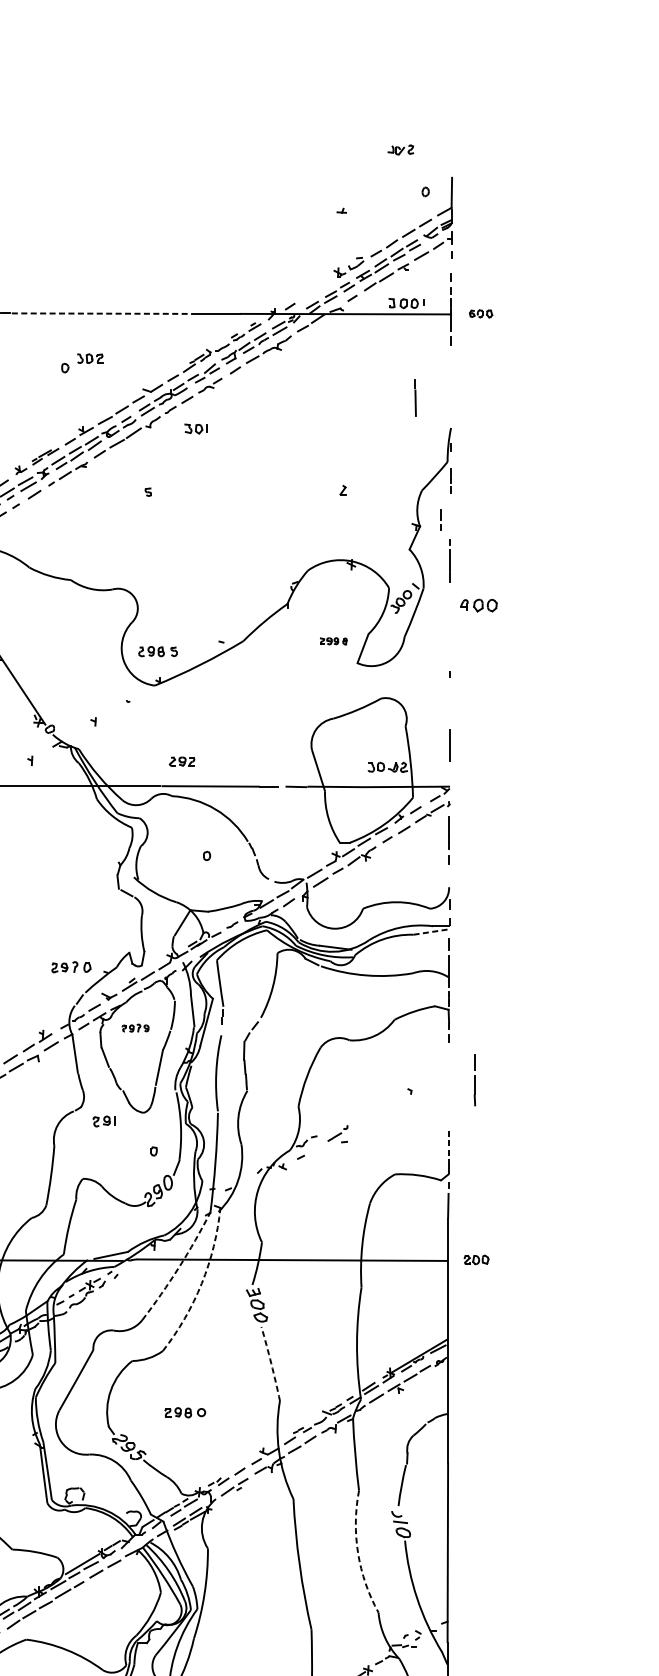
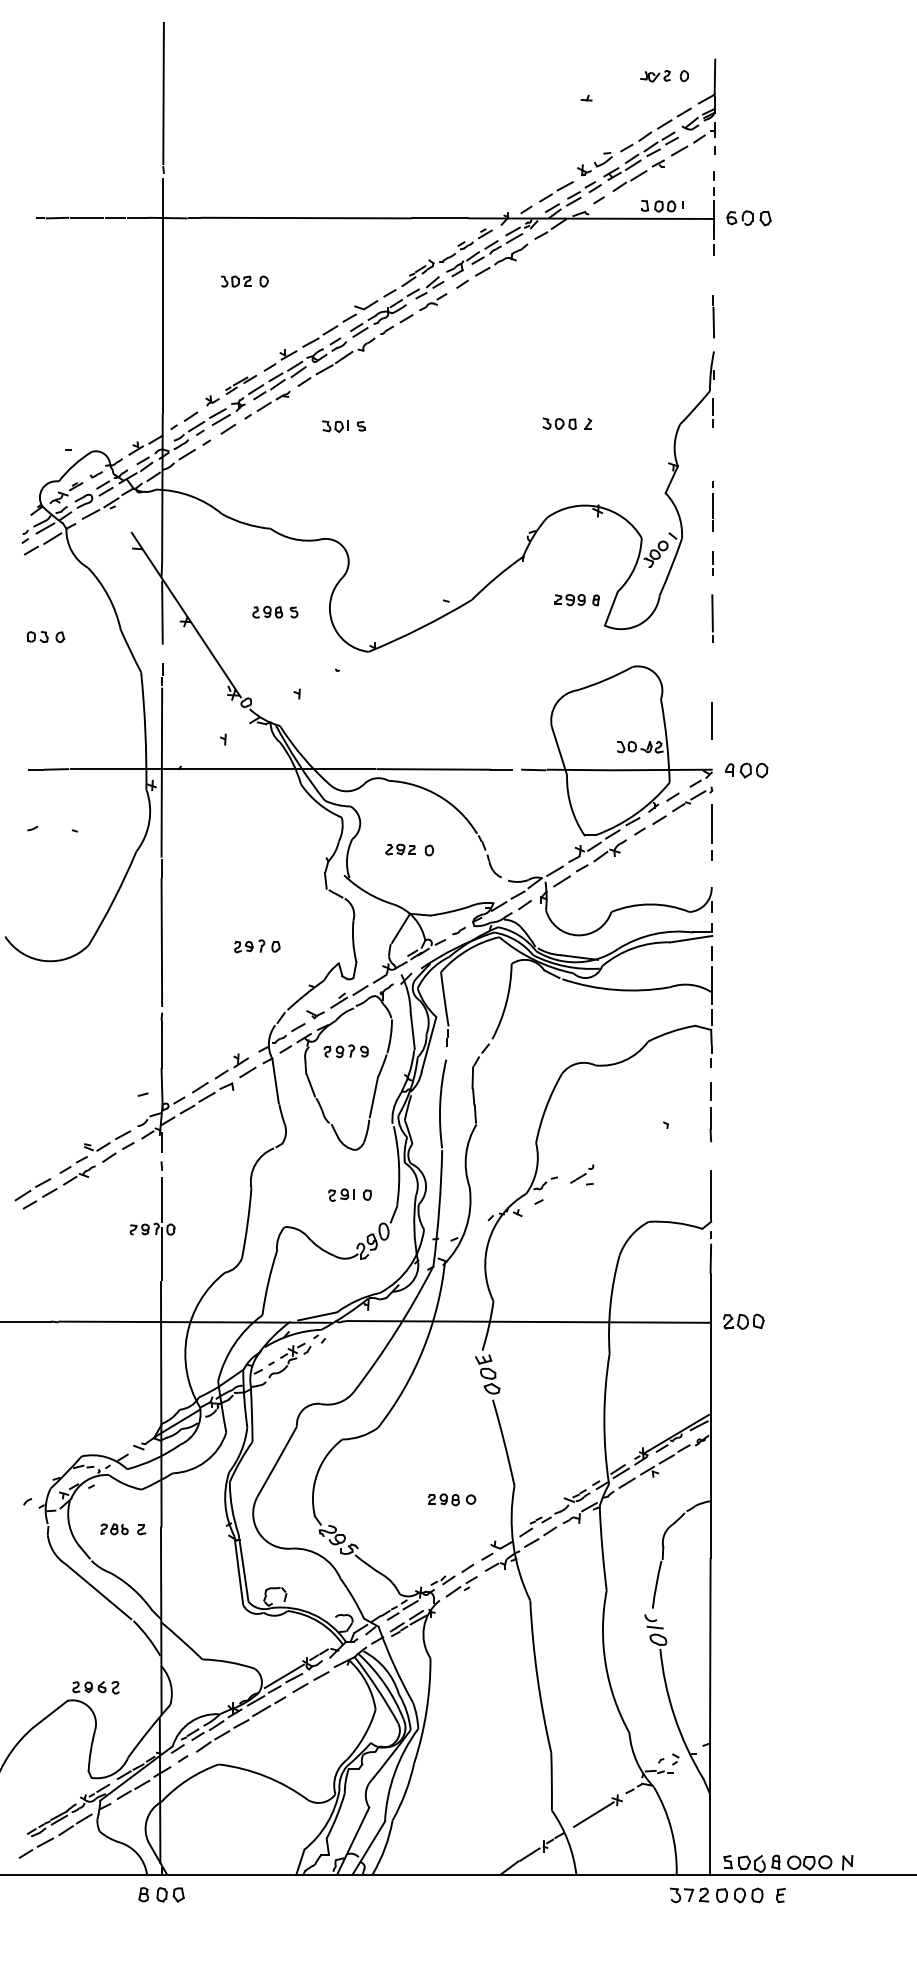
part: (400, 150) -> (655, 76), moved
part: (315, 290) -> (556, 191), added
line: (101, 314) -> (306, 218), dashed -> solid
part: (480, 314) -> (748, 218), size x1.67
part: (90, 358) -> (236, 281), moved
line: (415, 398) -> (713, 316), moved
part: (195, 428) -> (335, 426), moved
part: (318, 489) -> (559, 423), added
line: (440, 519) -> (712, 563), moved
part: (478, 605) -> (746, 770), moved
part: (333, 641) -> (576, 600), size x1.43
part: (158, 651) -> (275, 611), moved
line: (449, 652) -> (712, 613), added
part: (182, 761) -> (400, 849), moved
line: (431, 932) -> (691, 939), dashed -> solid
part: (71, 967) -> (257, 946), moved
part: (135, 1028) -> (345, 1051), size x1.43
part: (474, 1080) -> (710, 1112), moved
part: (104, 1120) -> (341, 1194), moved
line: (448, 1145) -> (711, 1188), dashed -> solid
part: (476, 1259) -> (743, 1321), size x1.43
arc: (178, 1267) -> (396, 1330), dashed -> solid
arc: (201, 1283) -> (423, 1349), dashed -> solid
arc: (271, 1363) -> (504, 1442), dashed -> solid
part: (185, 1412) -> (452, 1499), moved
arc: (358, 1553) -> (605, 1663), dashed -> solid

